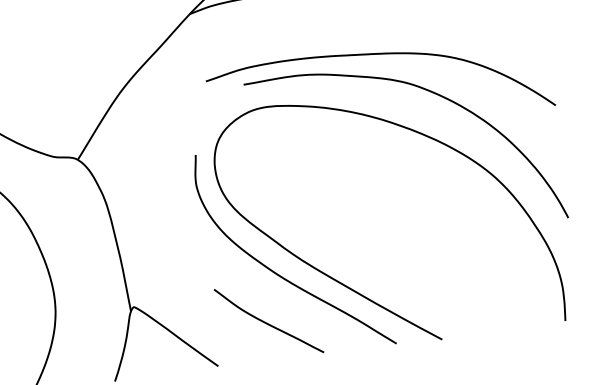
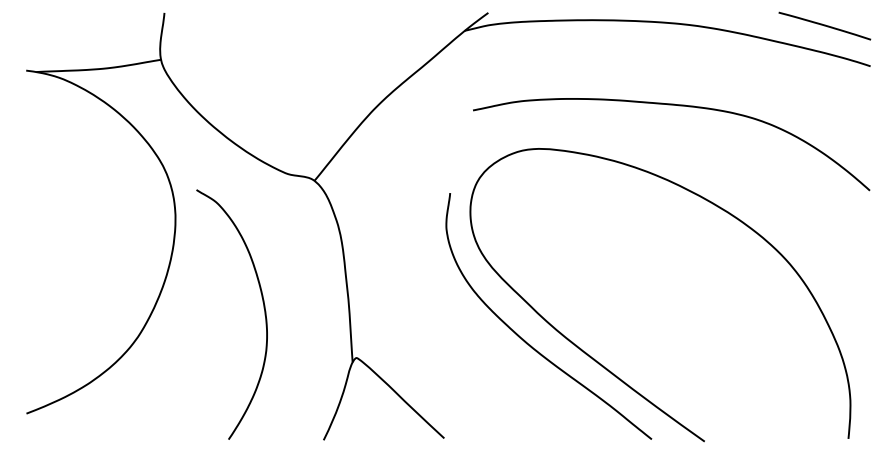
curve: (431, 92) -> (729, 157), removed
curve: (266, 322) -> (506, 395), removed

